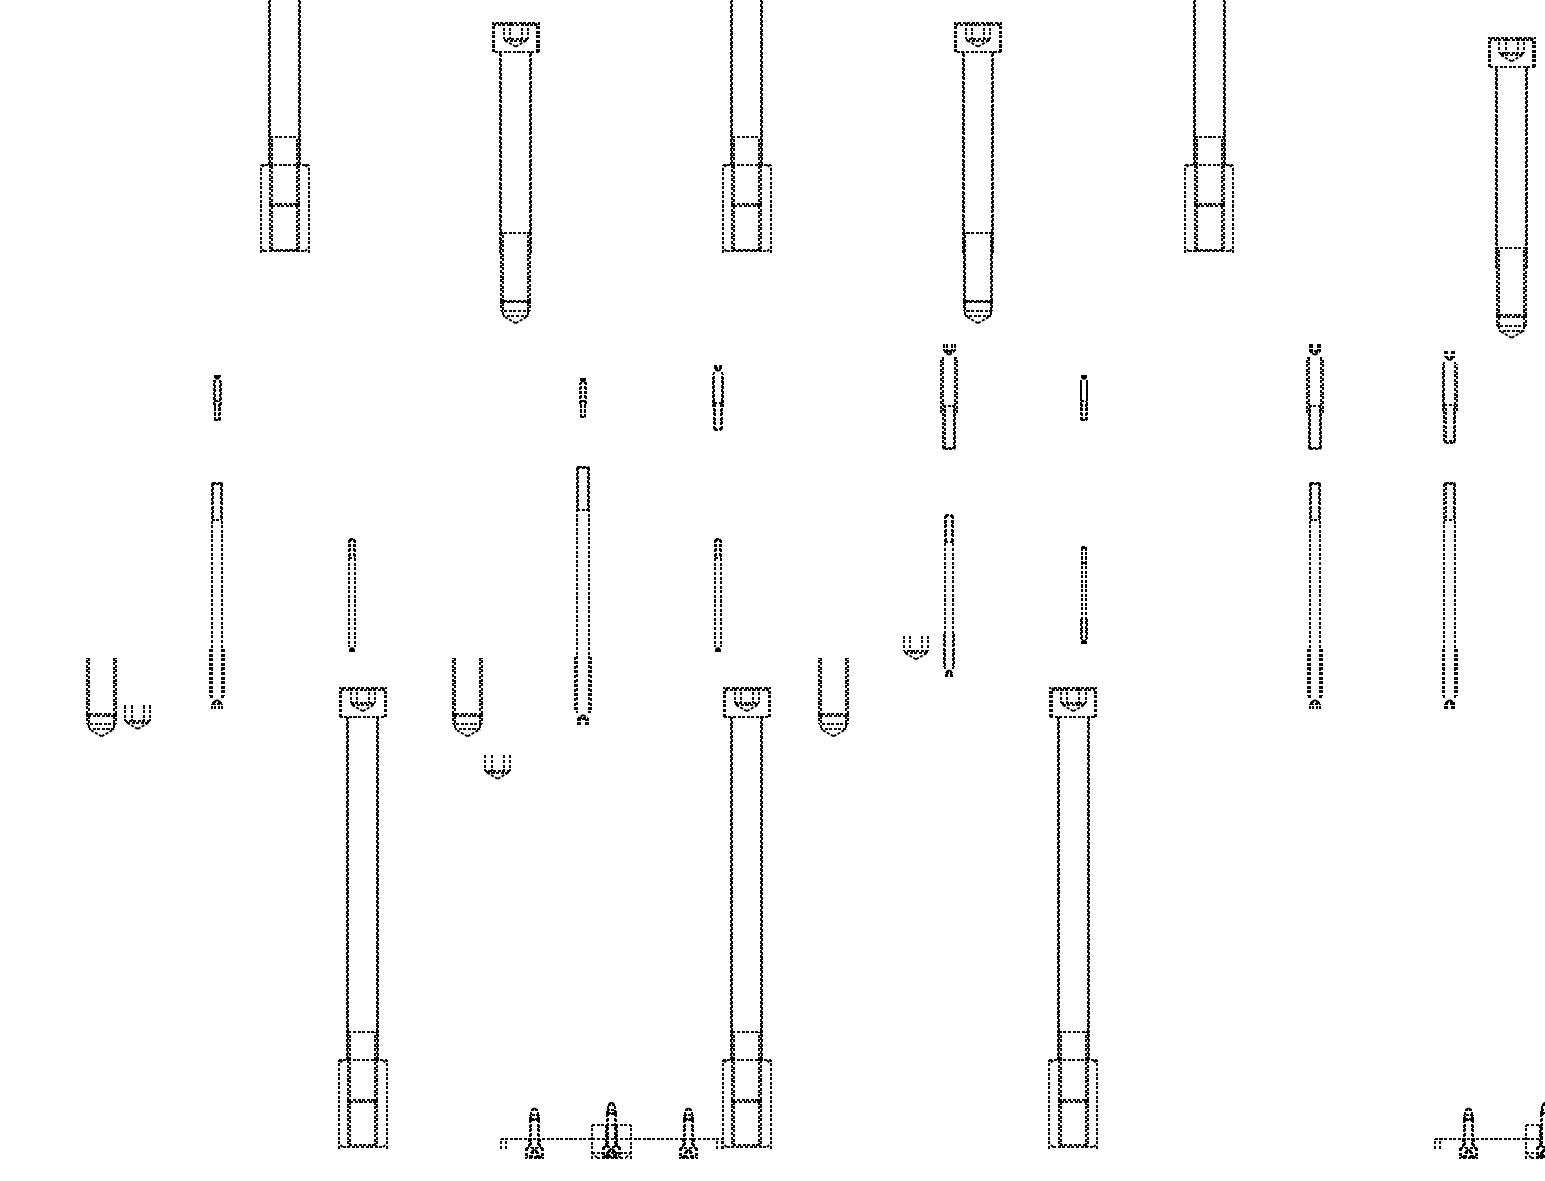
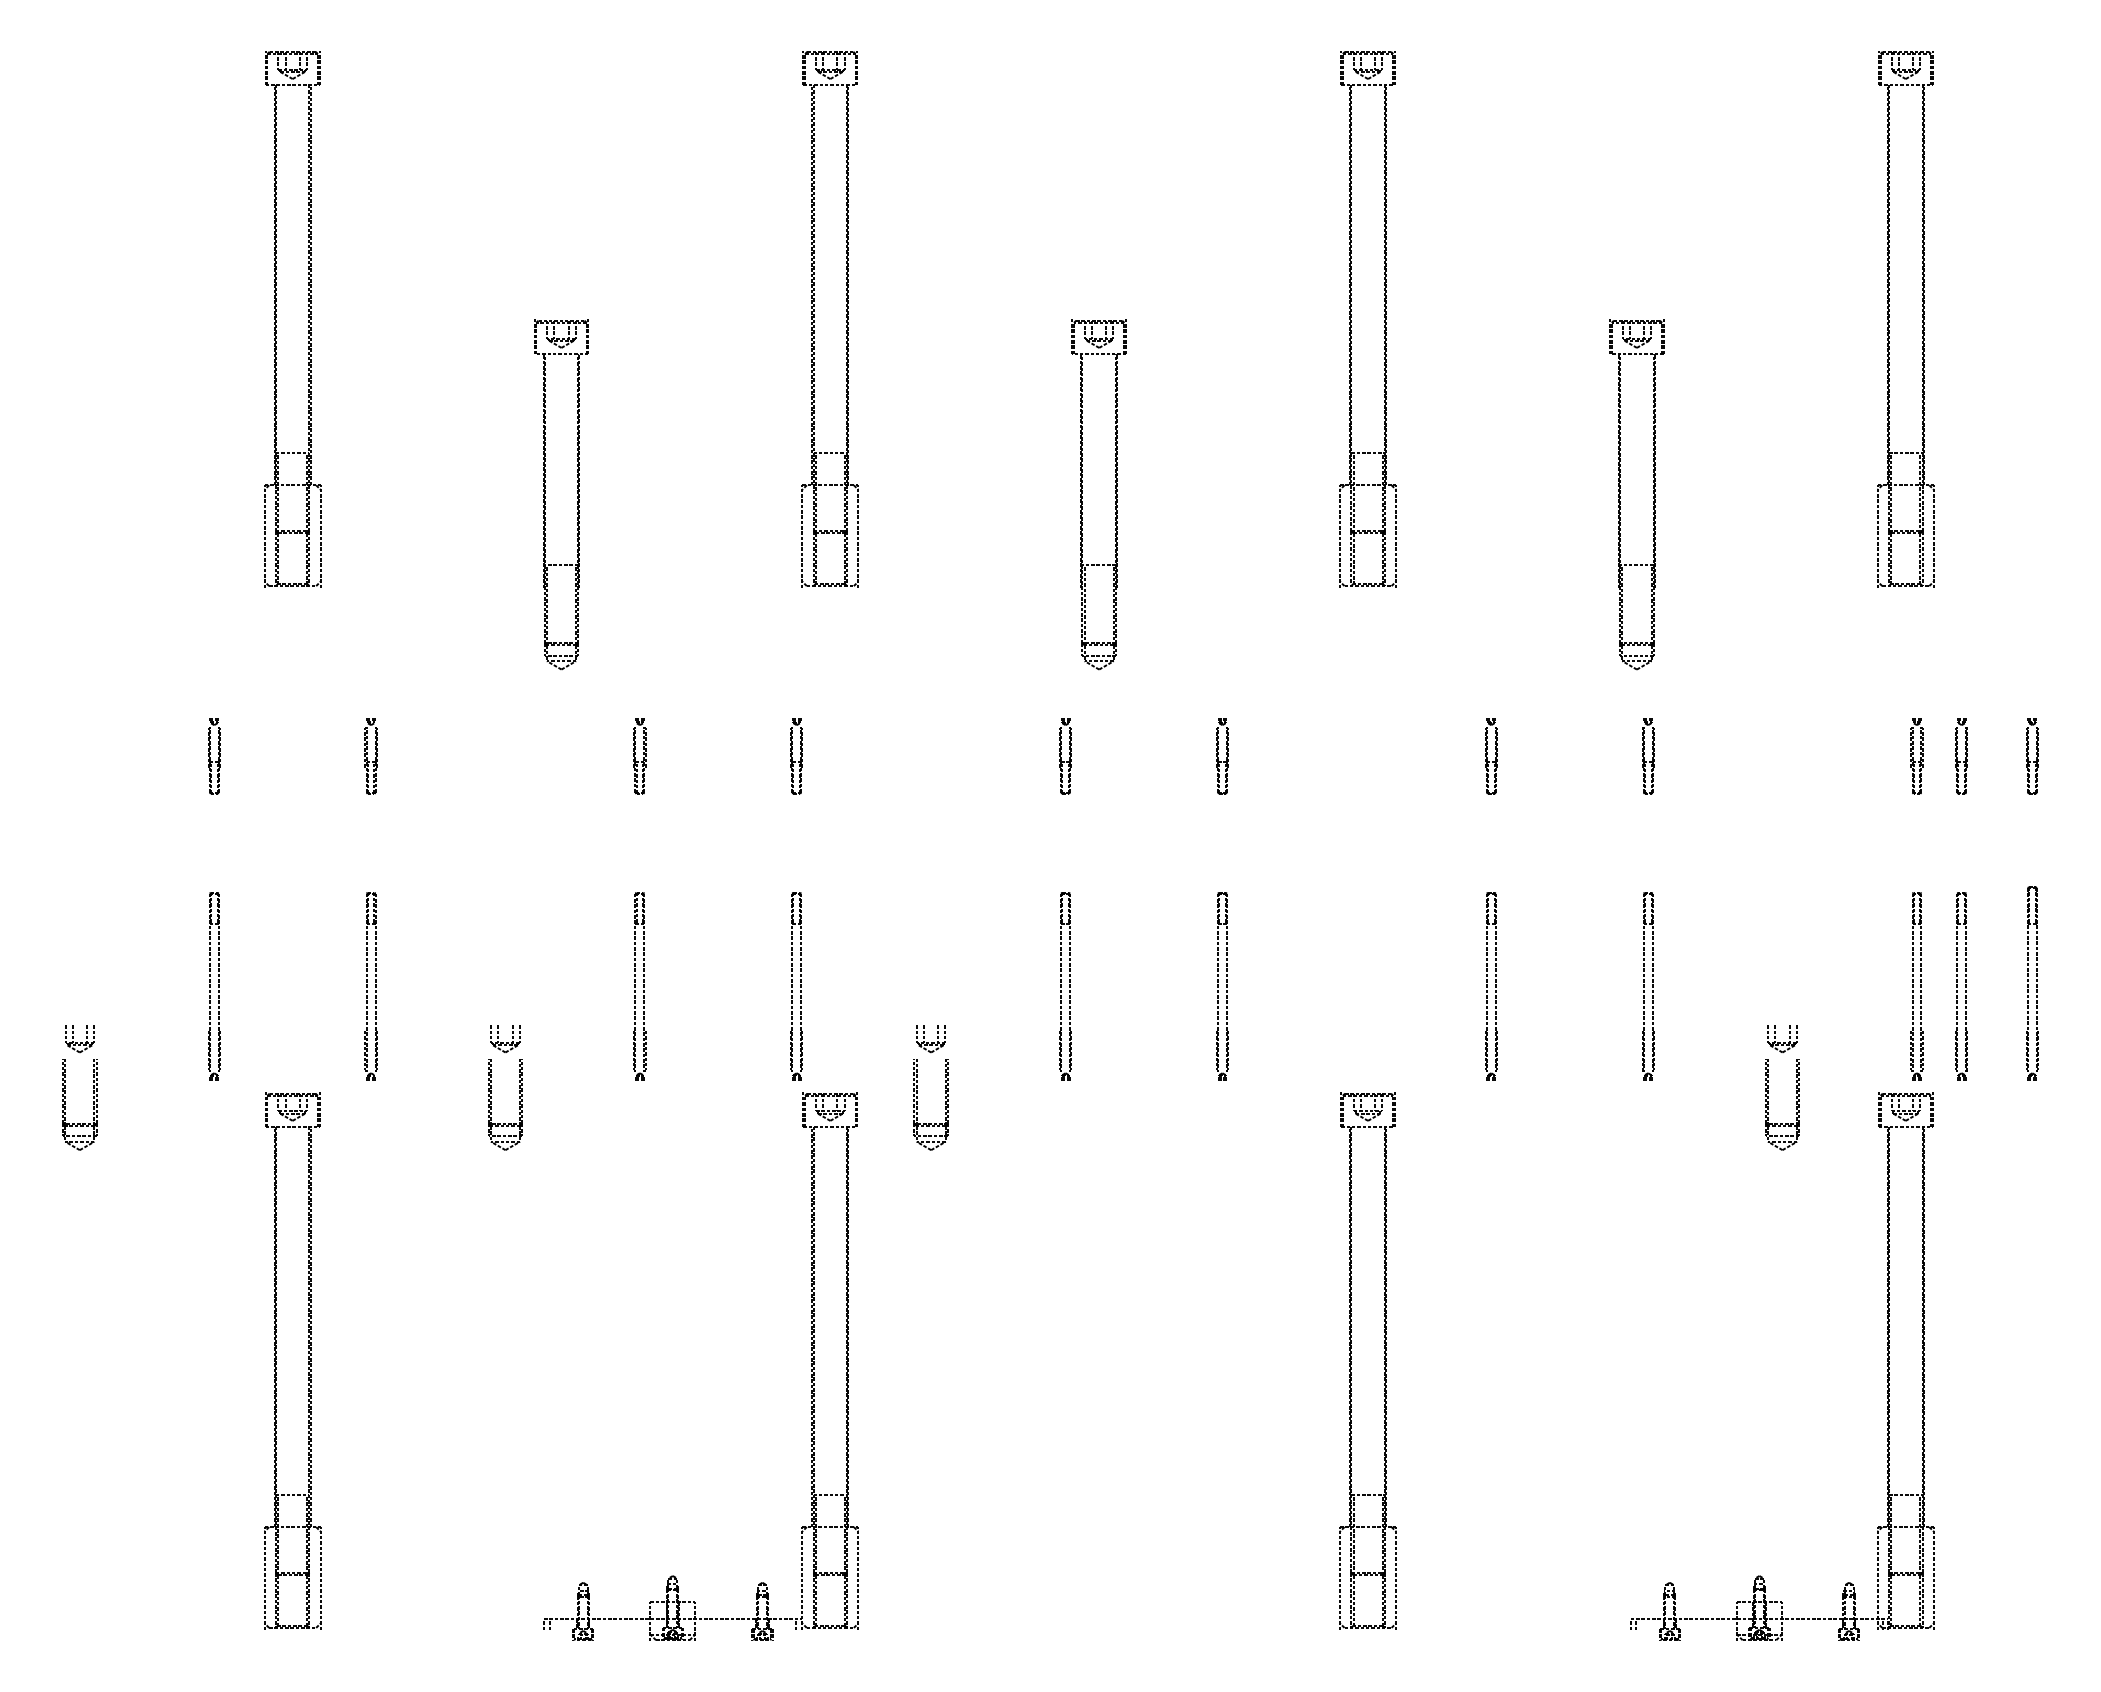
part: (1497, 186) -> (1620, 493), moved
part: (217, 397) -> (214, 756), size x1.43
part: (351, 397) -> (370, 756), added
part: (582, 397) -> (639, 756), size x1.67
part: (948, 397) -> (1065, 756), size x0.62
part: (1083, 397) -> (1222, 756), size x1.43
part: (1315, 397) -> (1491, 756), size x0.62
part: (1450, 397) -> (1648, 756), size x0.71
part: (217, 595) -> (214, 986), size x0.71
part: (351, 595) -> (370, 986), size x1.43
part: (582, 595) -> (639, 986), size x0.62
part: (717, 595) -> (796, 986), size x1.43
part: (1083, 595) -> (1222, 986), size x1.67
part: (1315, 595) -> (1491, 986), size x0.71
part: (1450, 595) -> (1648, 986), size x0.71
part: (915, 648) -> (930, 1039), moved
part: (137, 717) -> (79, 1039), moved
part: (497, 766) -> (505, 1038), moved
part: (348, 916) -> (276, 1359), moved
part: (1059, 916) -> (1351, 1359), moved

